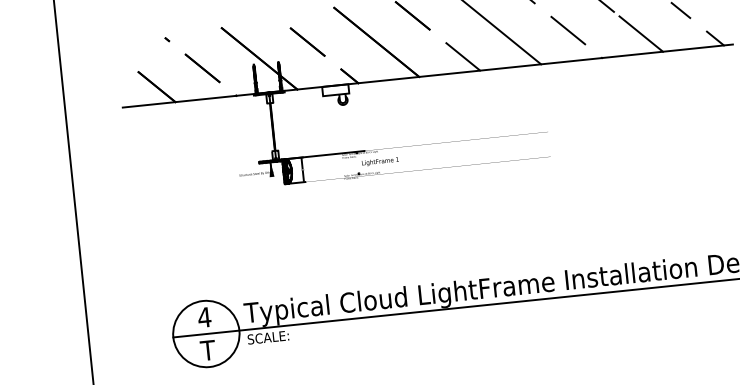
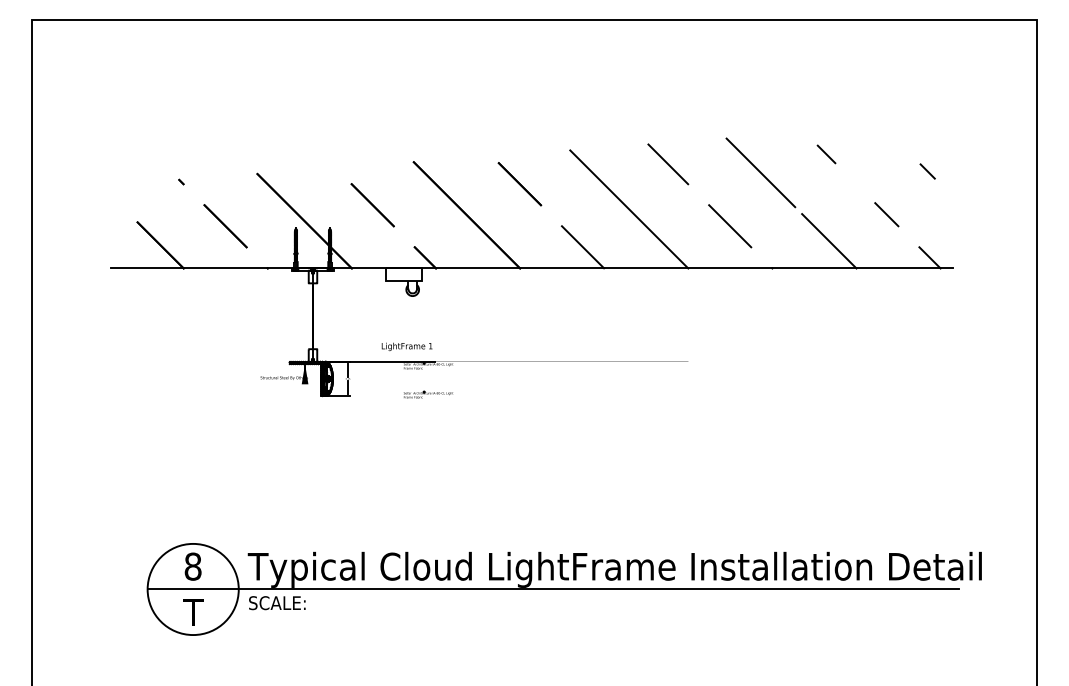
text: (379, 161) -> (406, 346), moved
text: (204, 317) -> (192, 566), 4 -> 8

